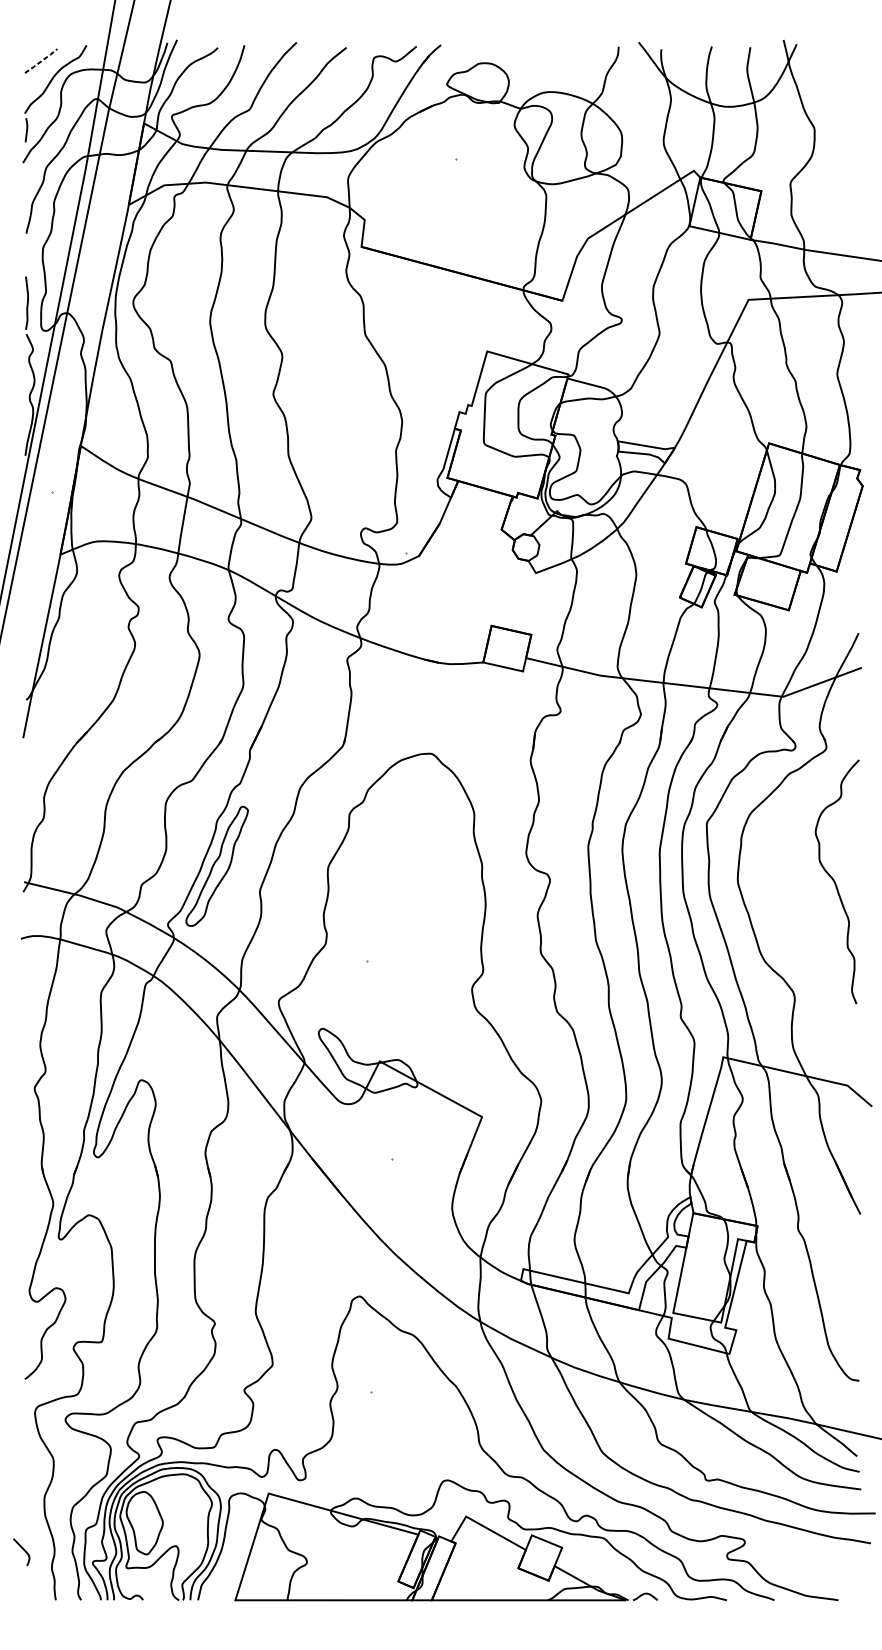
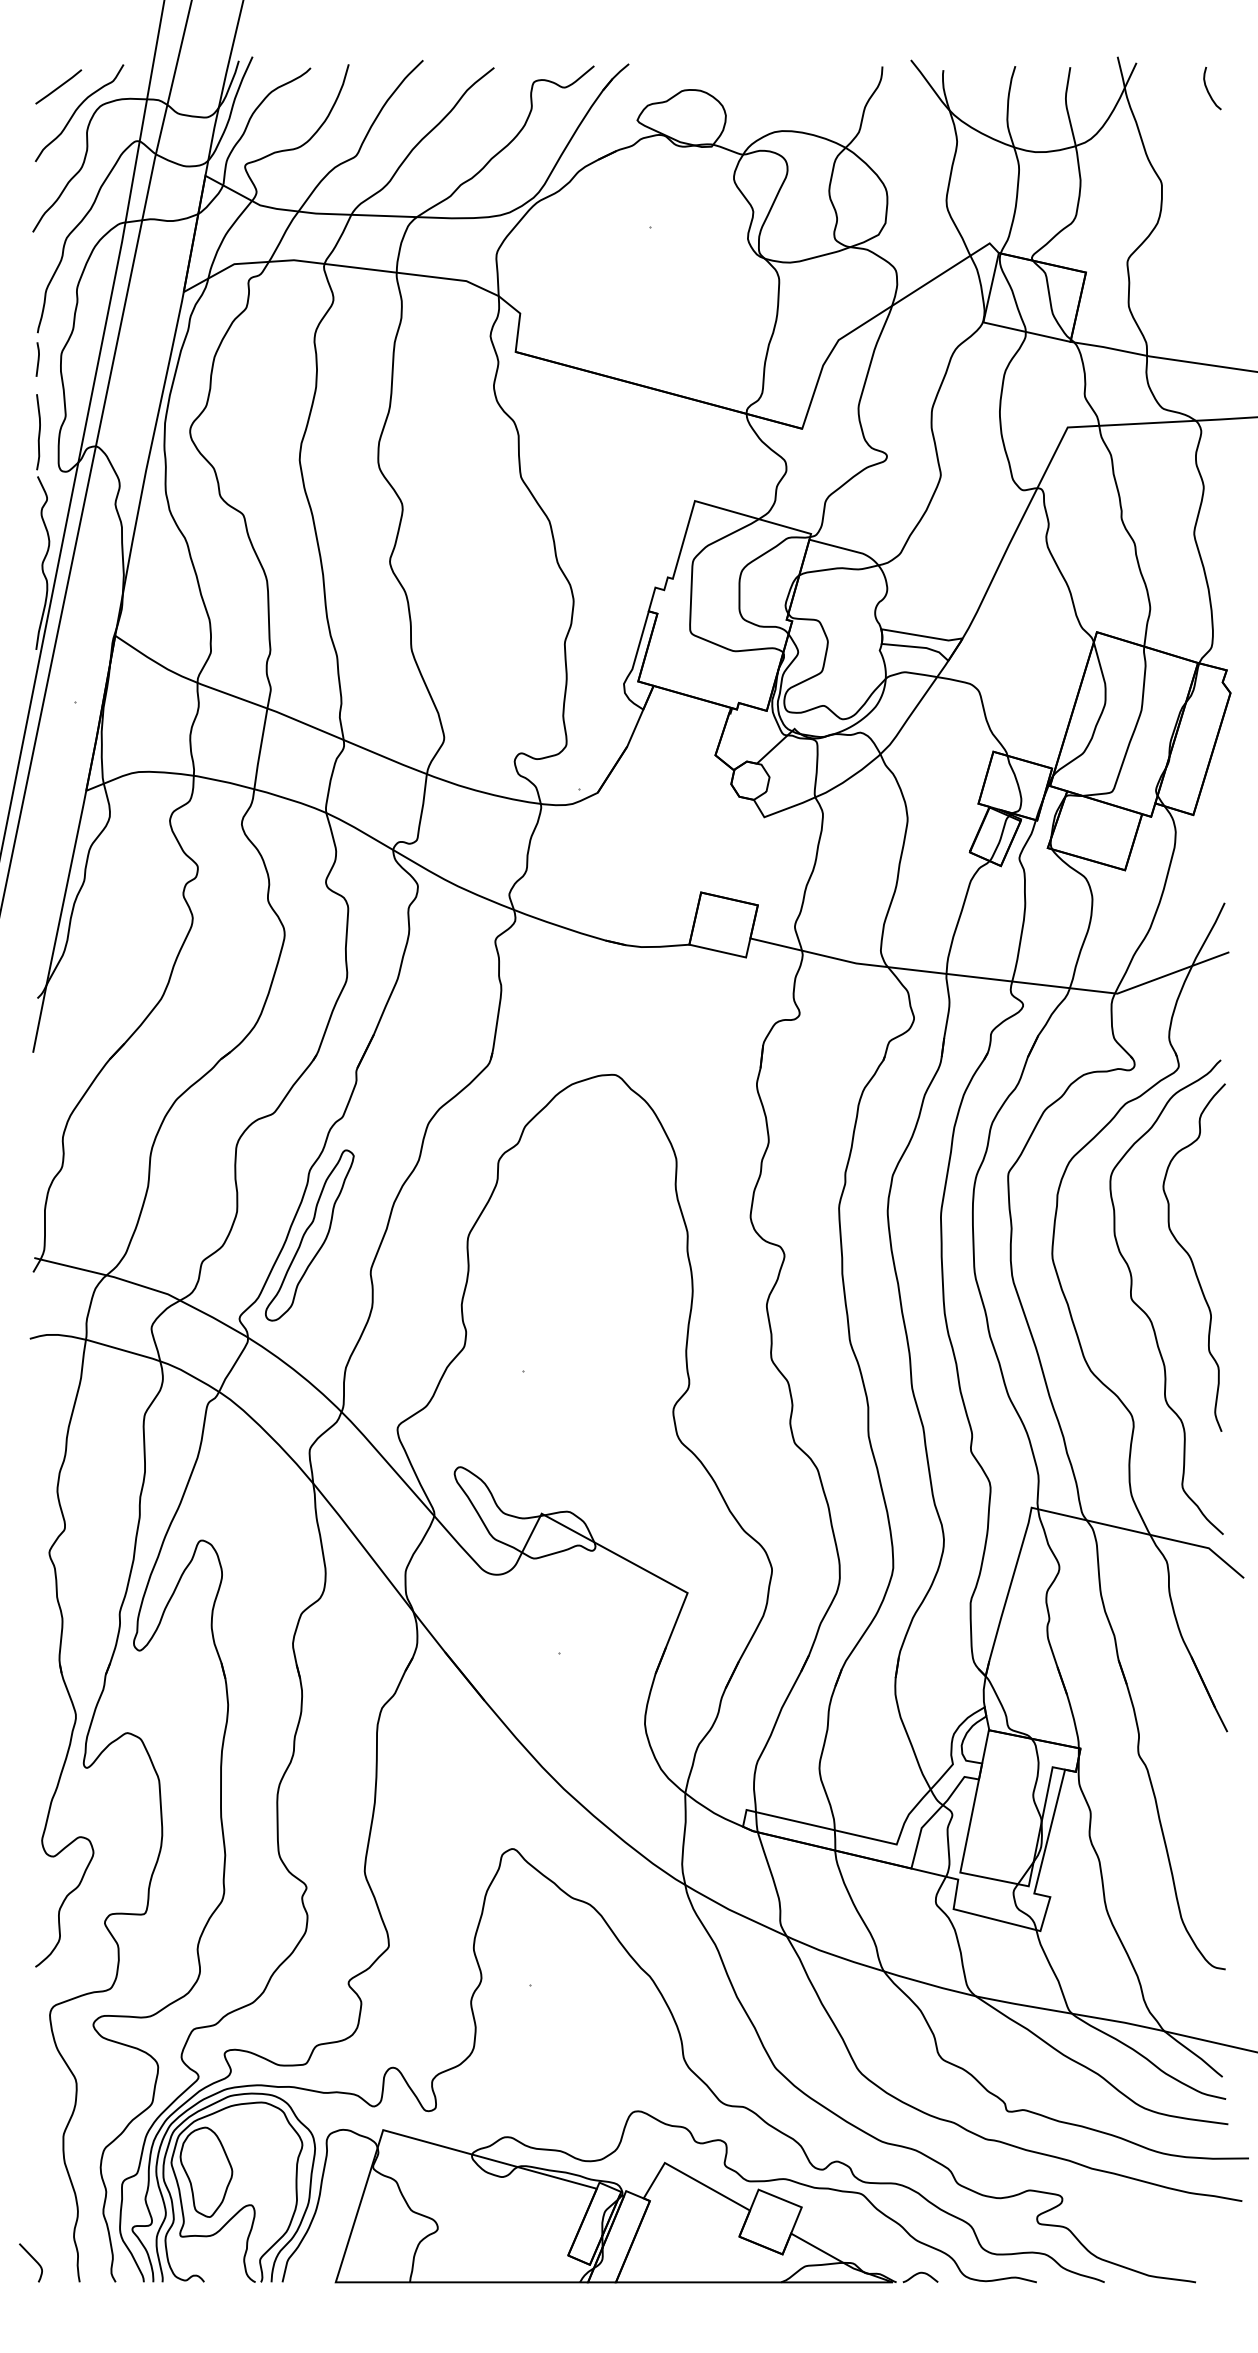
line: (41, 60) -> (59, 86), dashed -> solid
curve: (847, 62) -> (1208, 89), added
line: (26, 130) -> (37, 359), moved
curve: (804, 921) -> (1147, 1314), added
curve: (23, 1549) -> (33, 2259), moved

